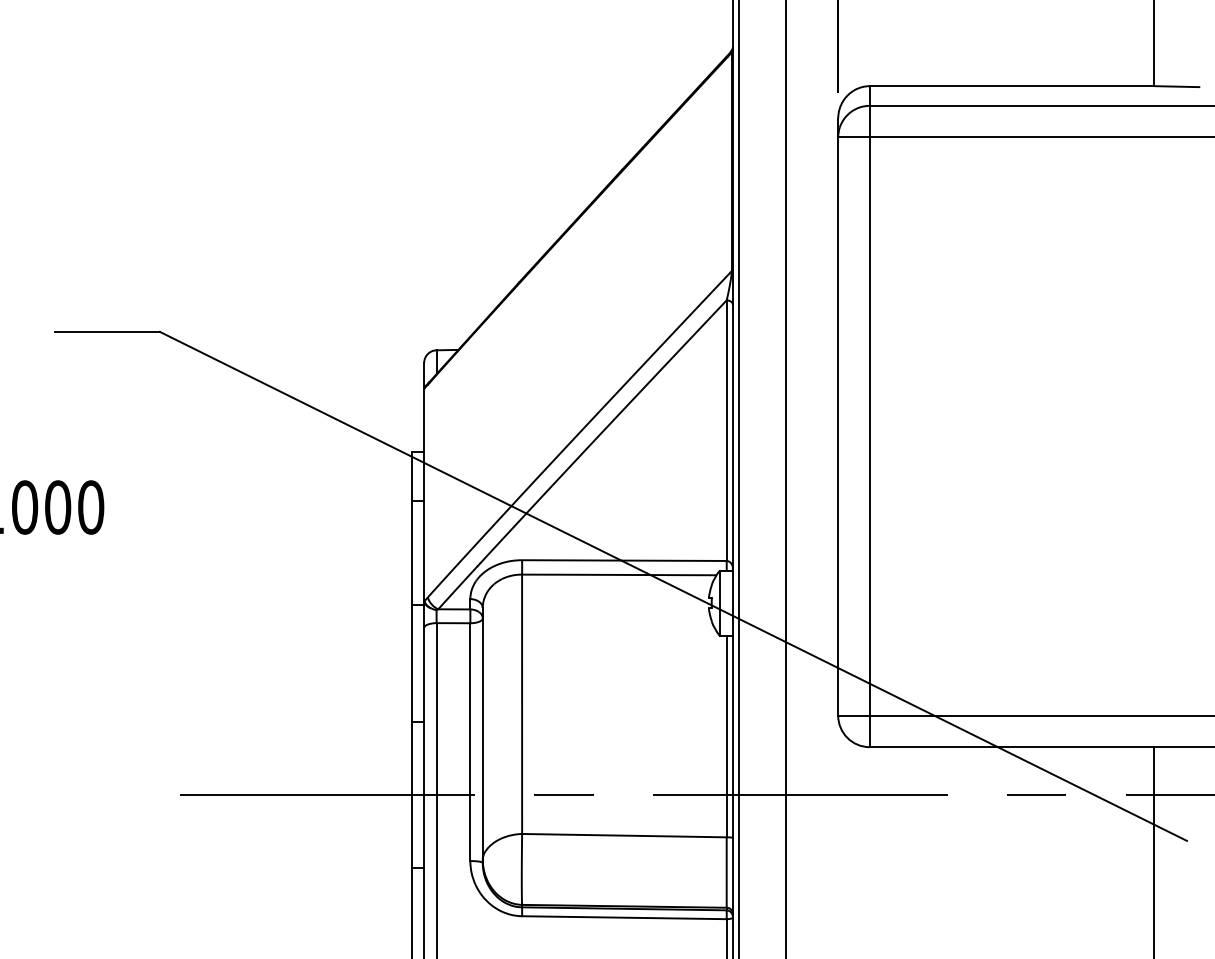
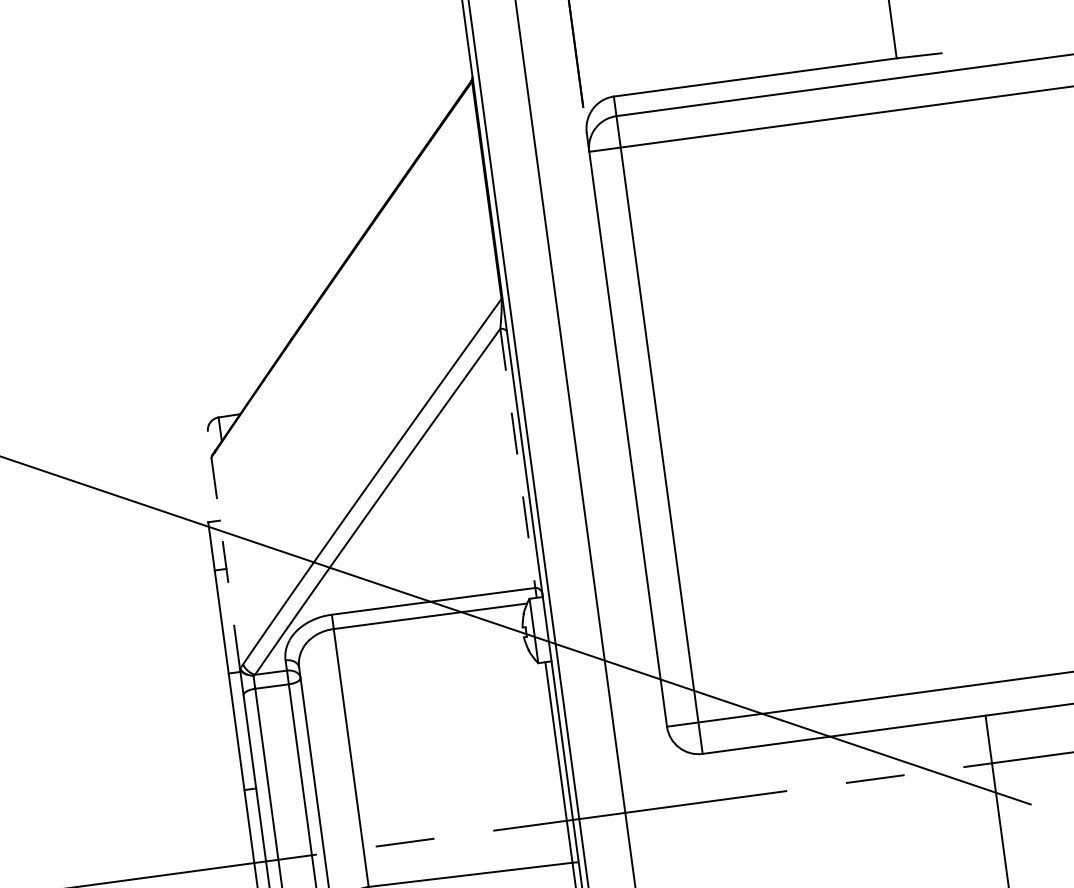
line: (726, 431) -> (517, 459), solid -> dashed
line: (424, 480) -> (224, 548), solid -> dashed

